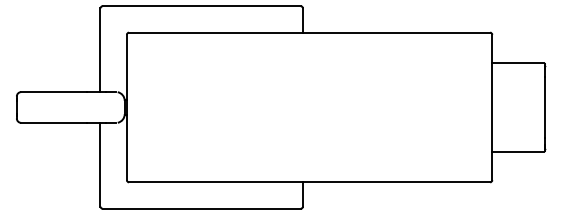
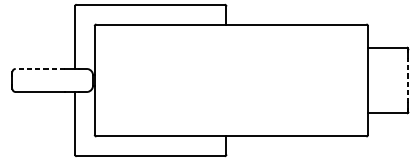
line: (53, 92) -> (39, 69), solid -> dashed
line: (545, 107) -> (407, 80), solid -> dashed

